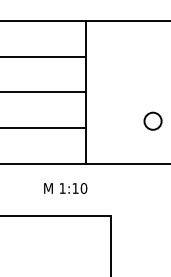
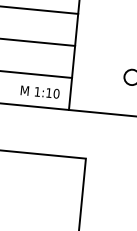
text: (65, 188) -> (40, 92), moved

